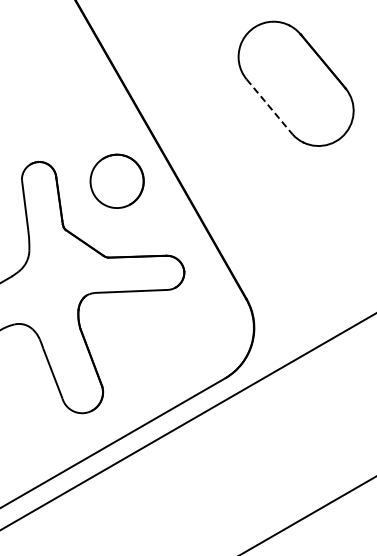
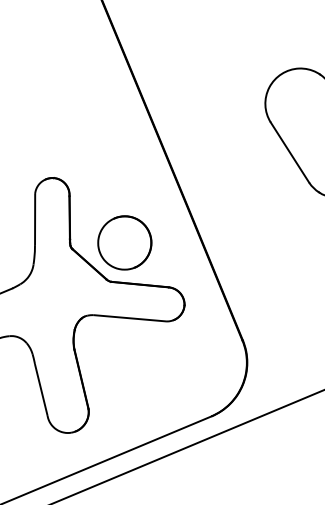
line: (269, 106) -> (290, 152), dashed -> solid
part: (116, 180) -> (124, 242), moved

